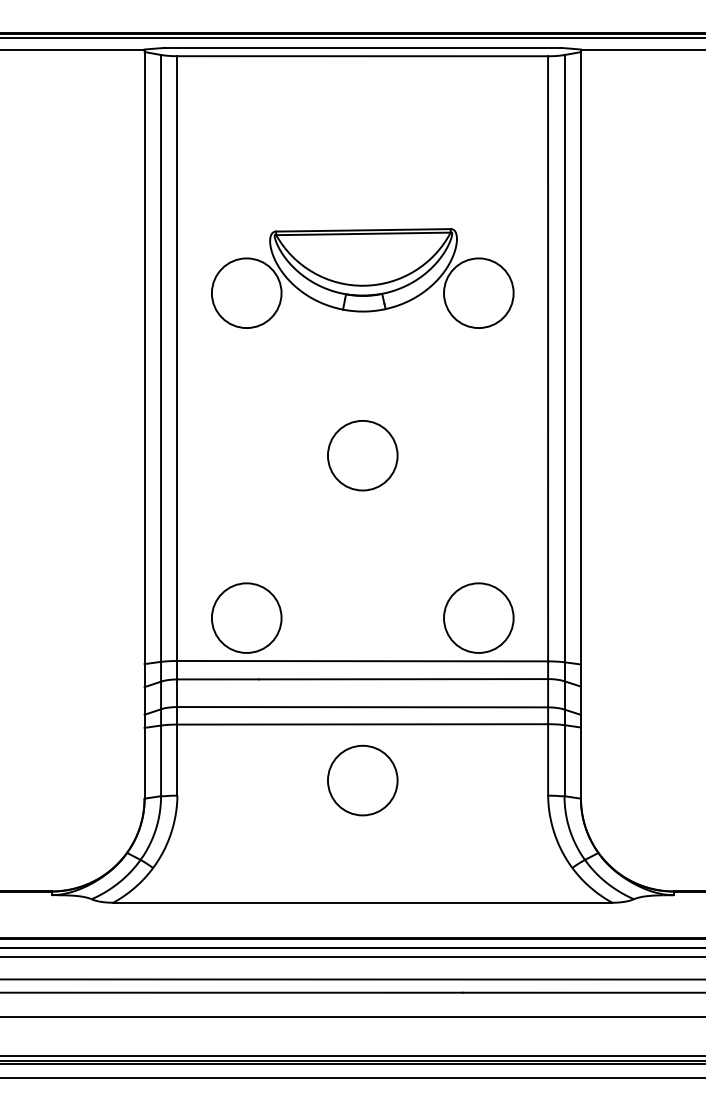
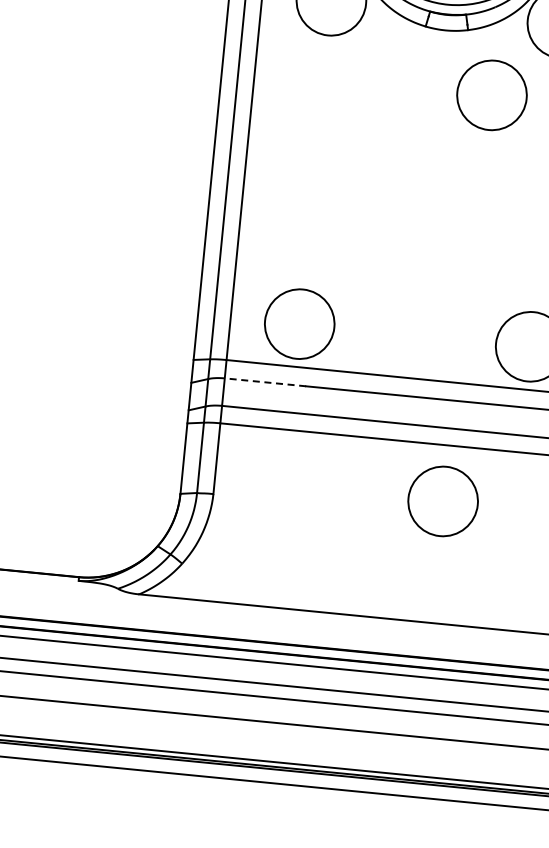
circle: (362, 455) -> (491, 95), moved
line: (218, 679) -> (265, 382), solid -> dashed
circle: (362, 780) -> (442, 501), moved

